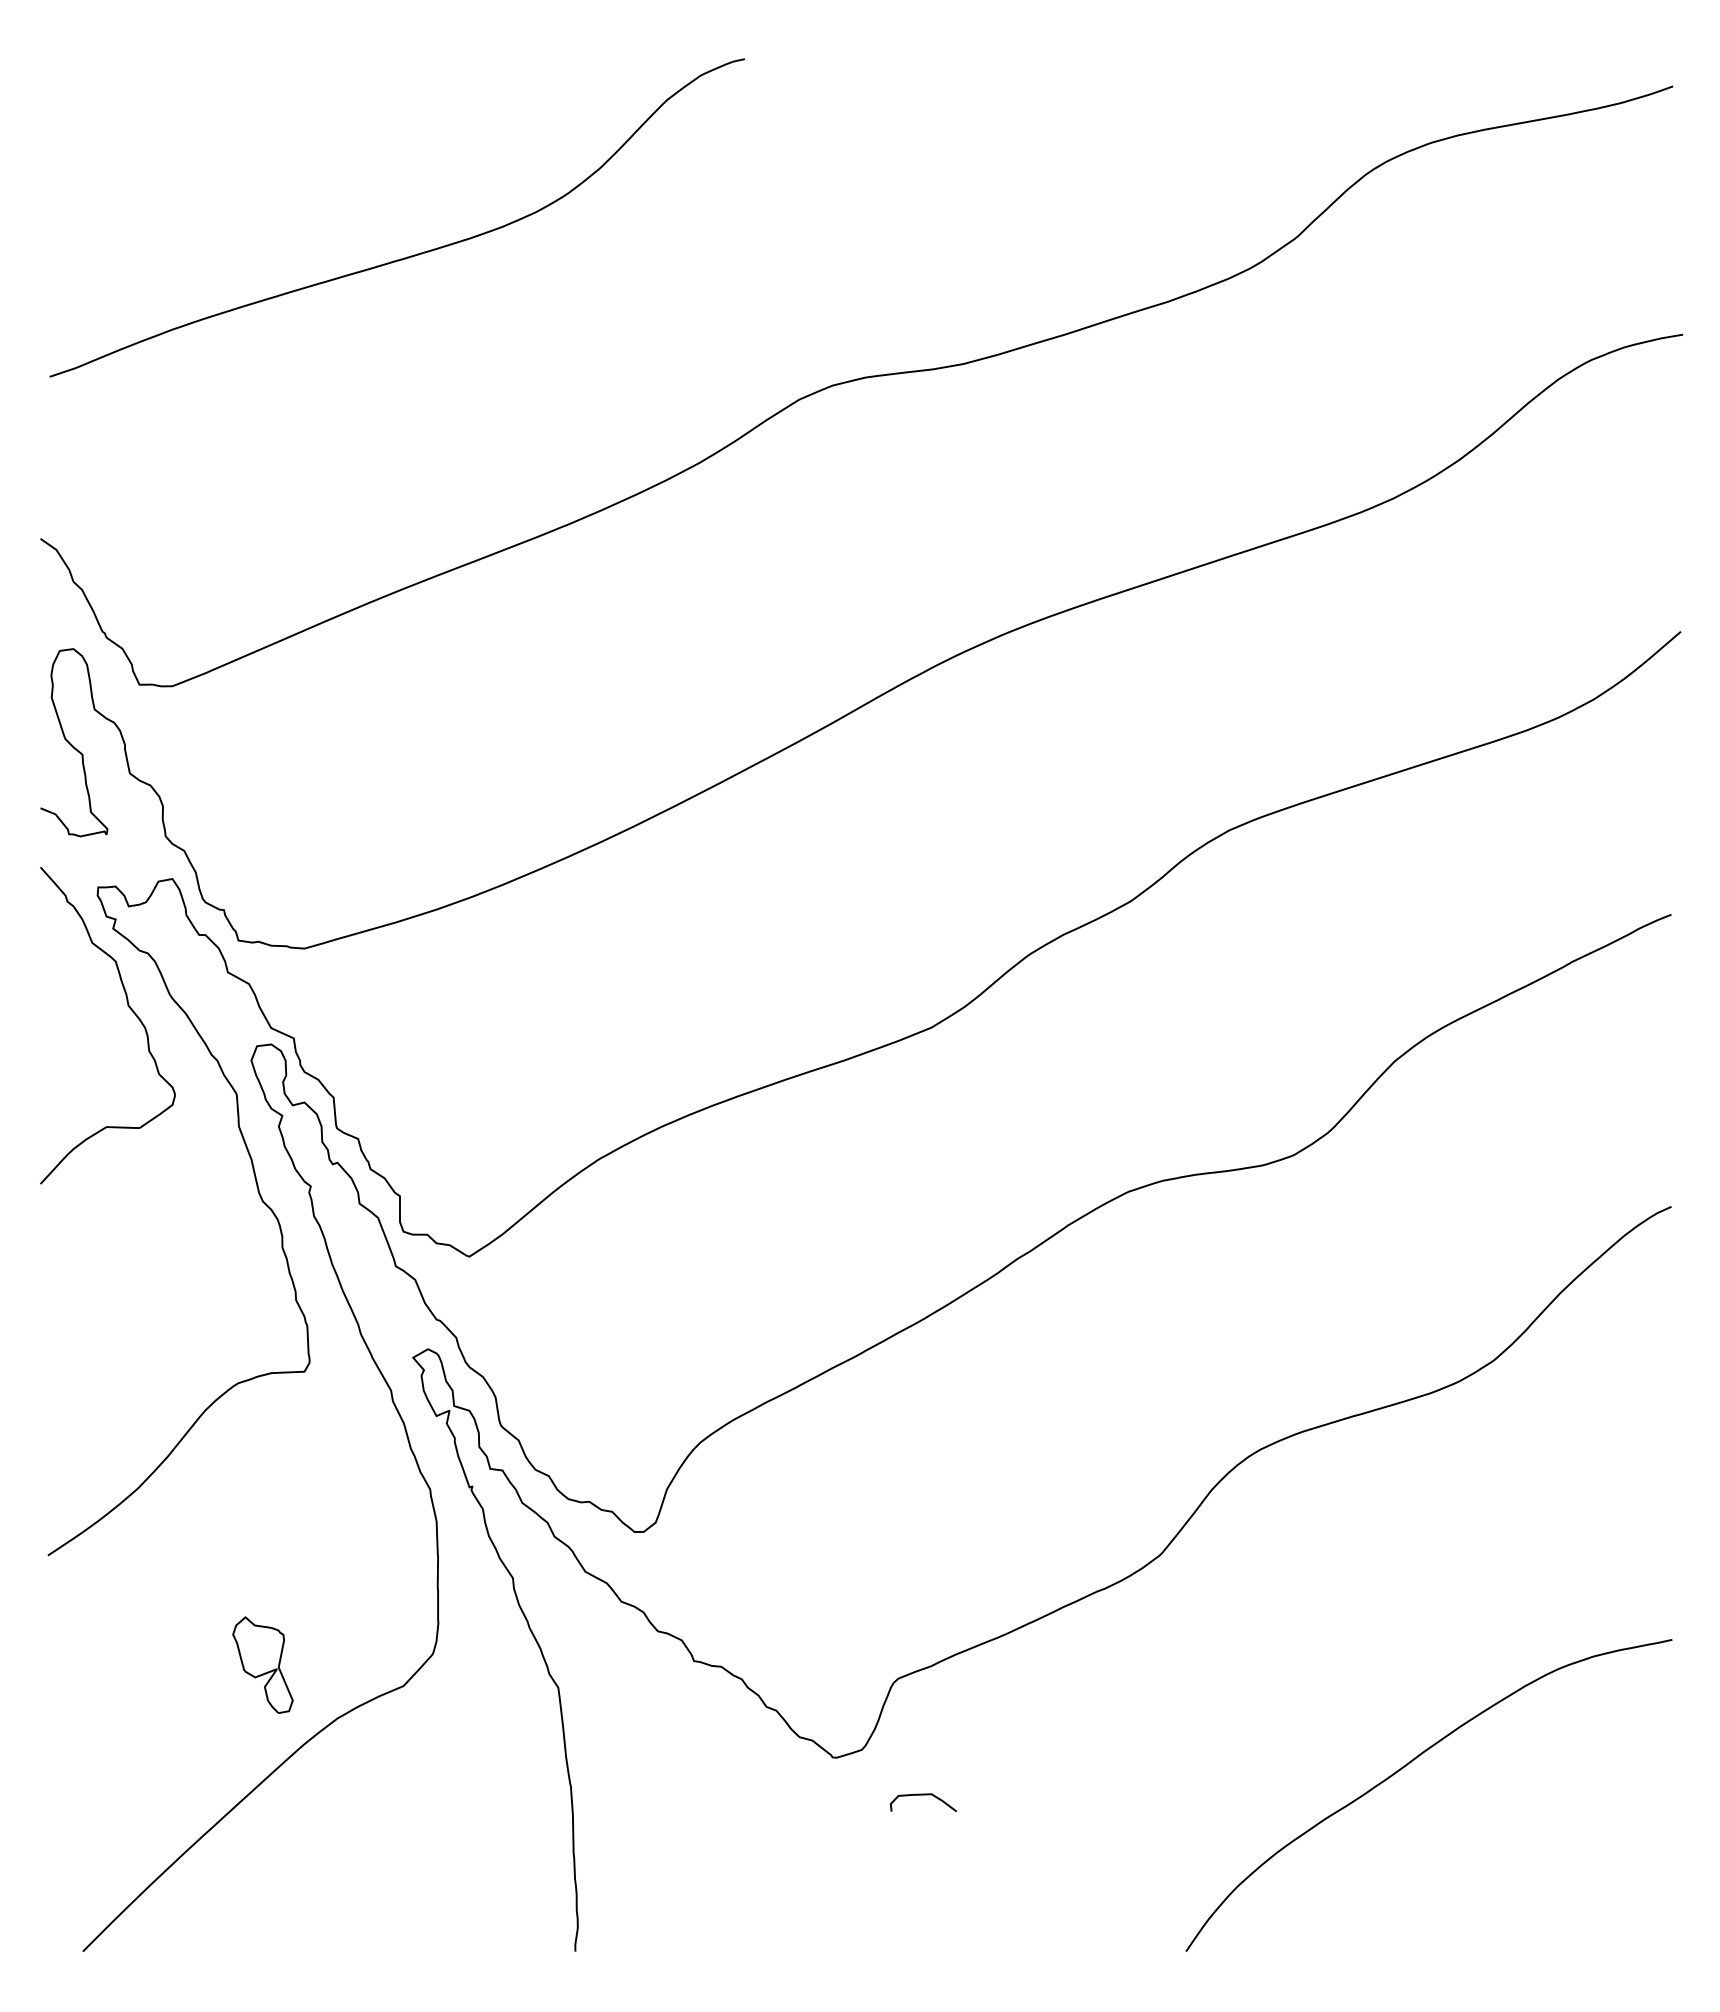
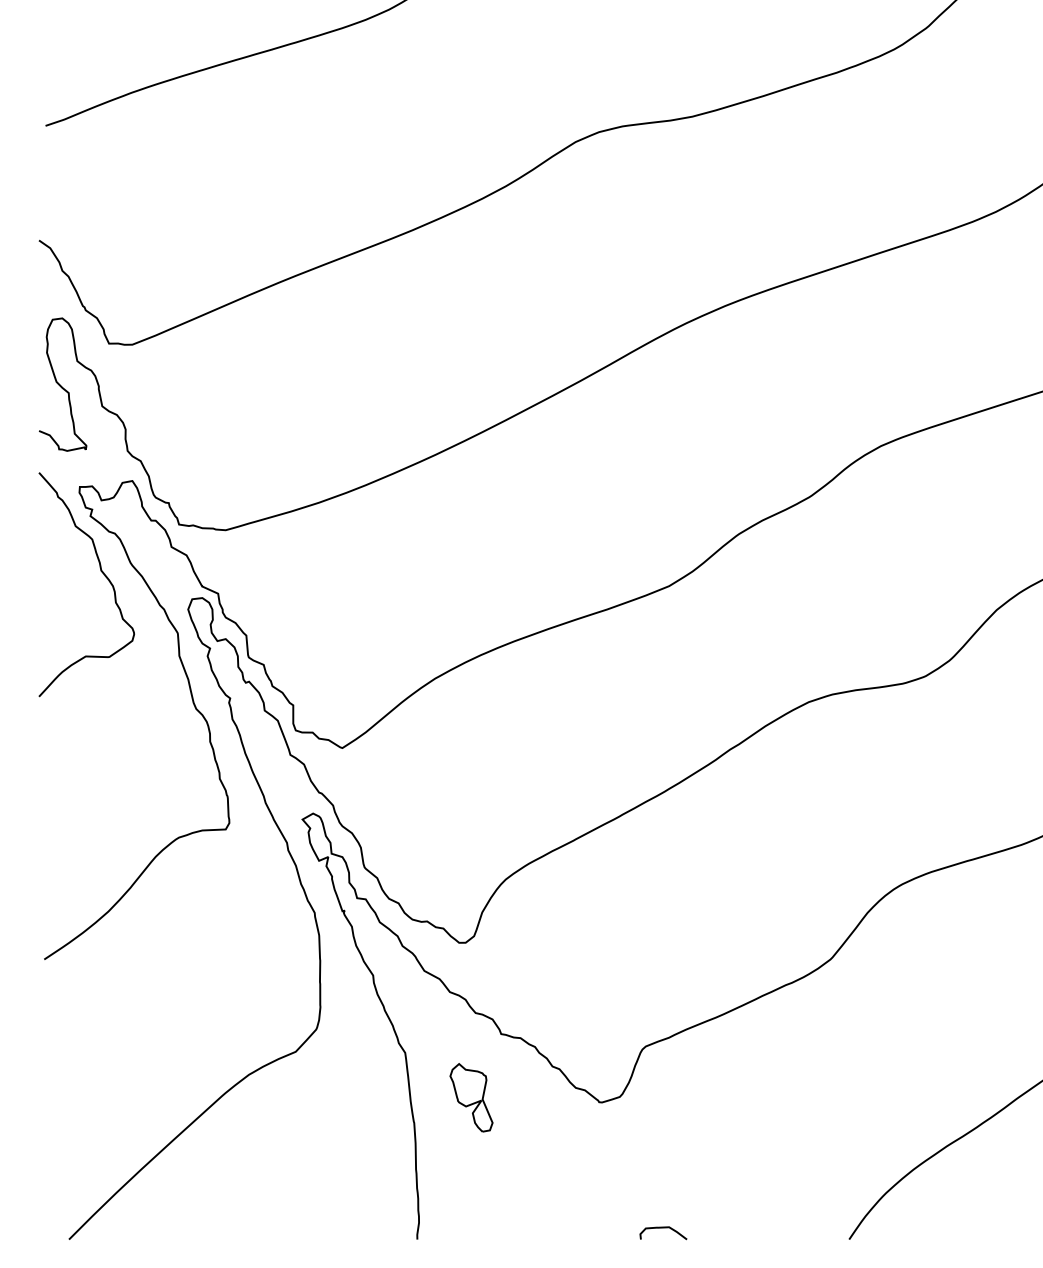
part: (262, 1664) -> (471, 1097), moved
curve: (923, 1795) -> (663, 1228), moved

